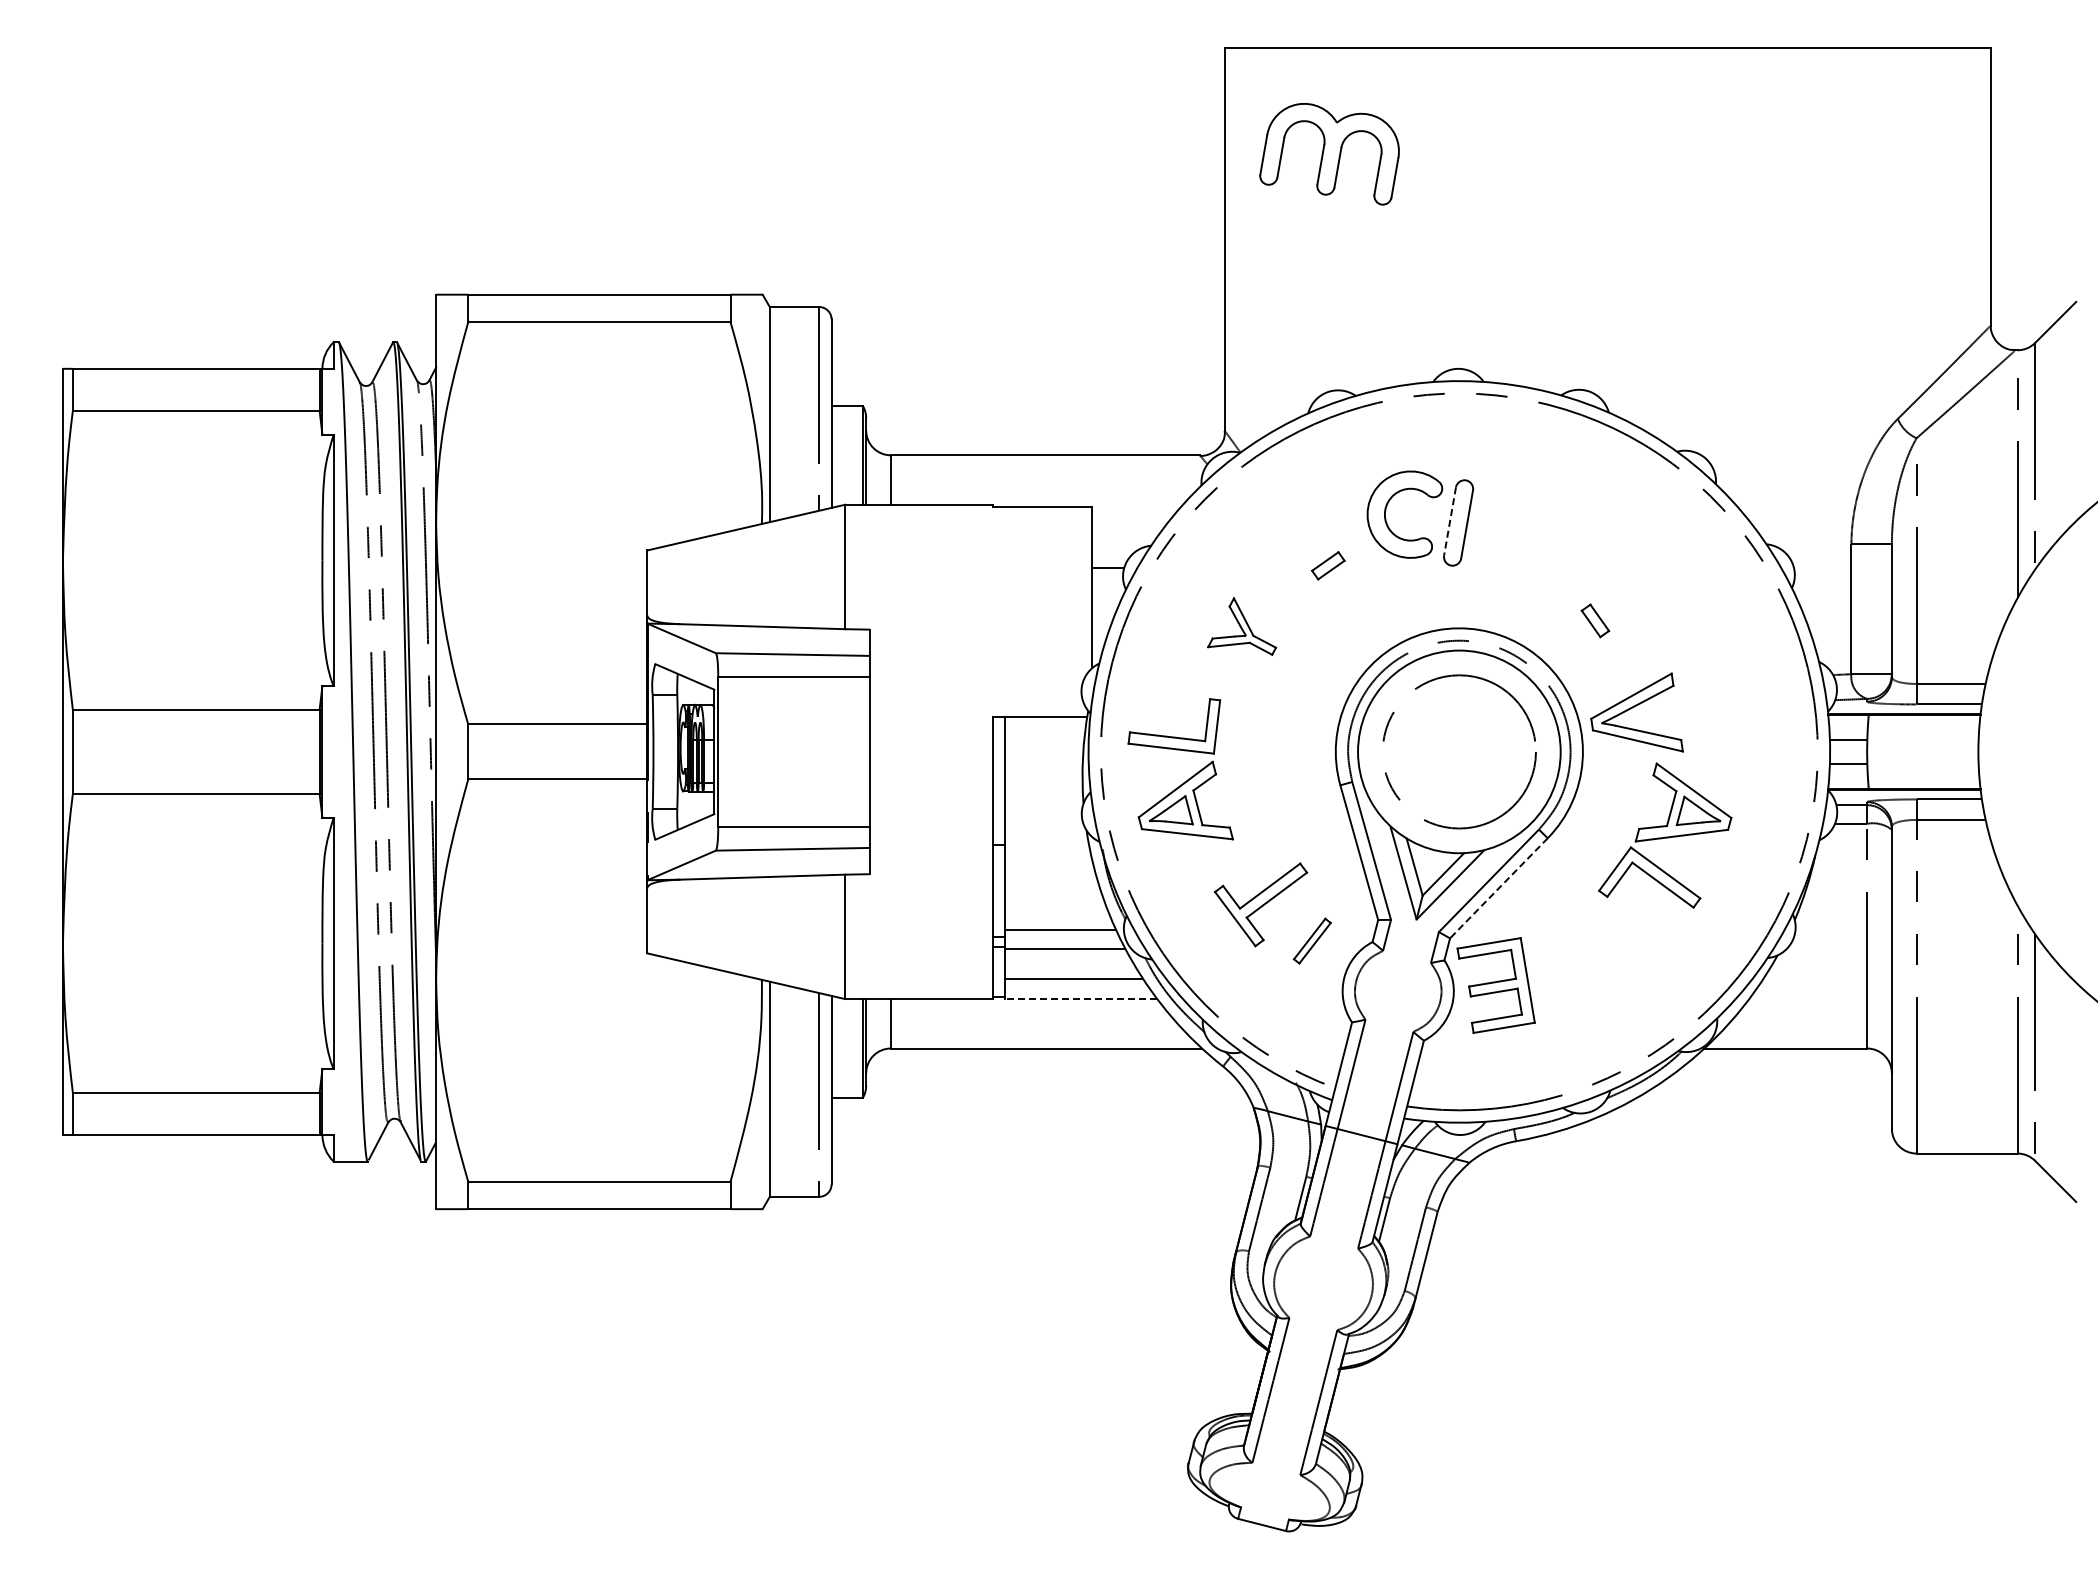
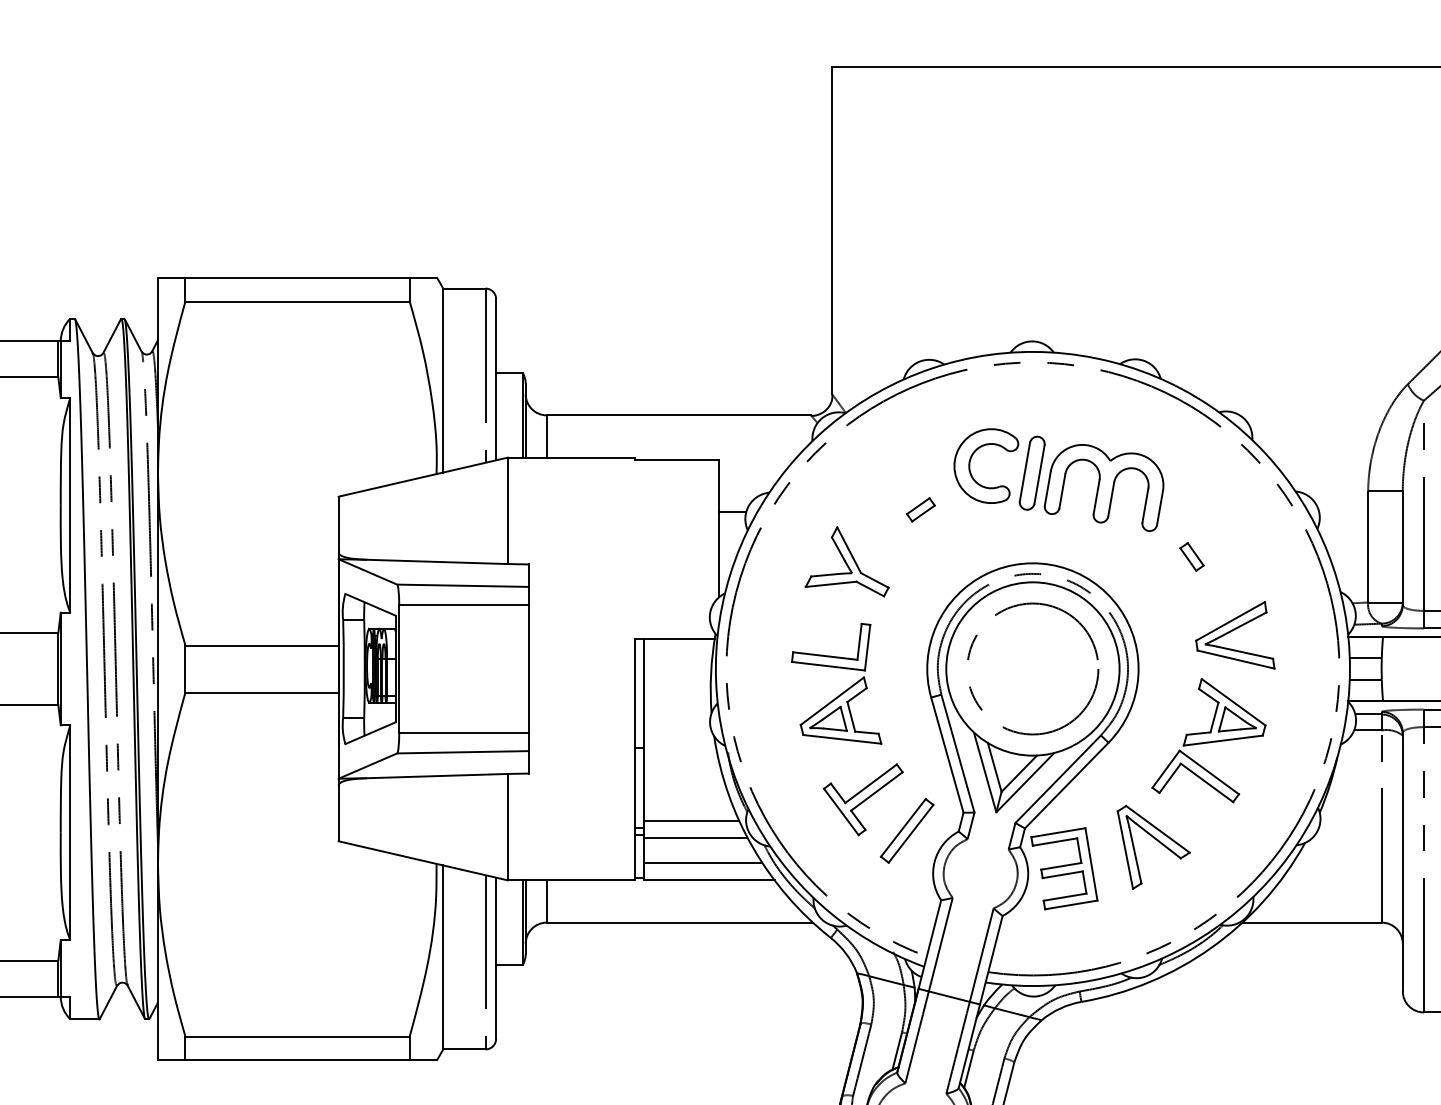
part: (1329, 154) -> (1104, 488), moved
line: (1450, 521) -> (1025, 471), dashed -> solid
part: (1595, 620) -> (1192, 556), moved
part: (1241, 626) -> (846, 561), size x1.43
part: (1636, 712) -> (1234, 635), moved
part: (1188, 778) -> (843, 691), moved
line: (1498, 888) -> (1066, 785), dashed -> solid
part: (1312, 940) -> (907, 830), size x1.67
part: (1606, 954) -> (1158, 842), added
line: (1080, 999) -> (708, 880), dashed -> solid

